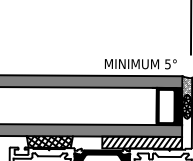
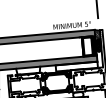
hatch: (49, 141) -> (28, 70), removed
hatch: (141, 142) -> (76, 66), removed

